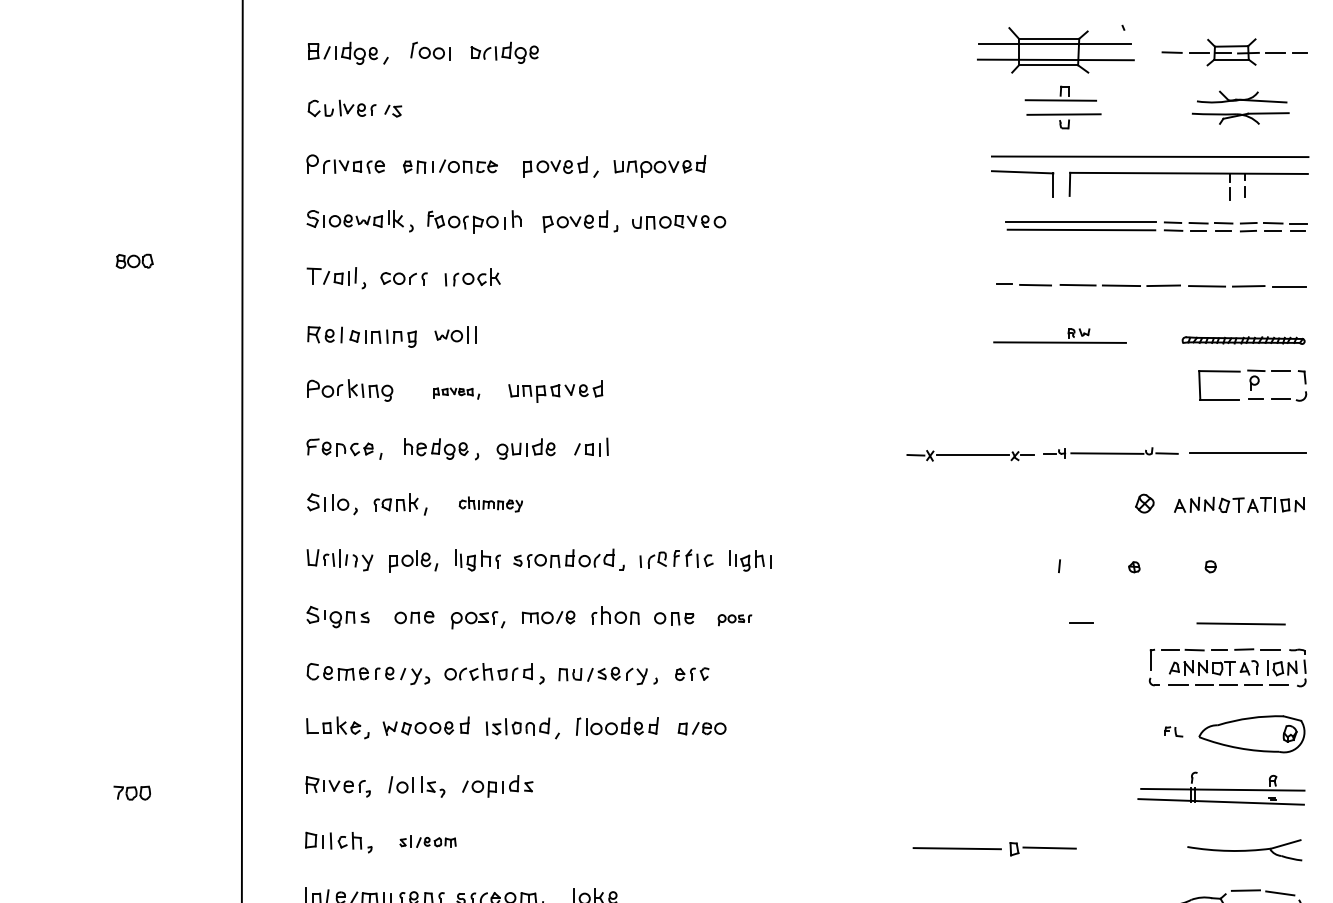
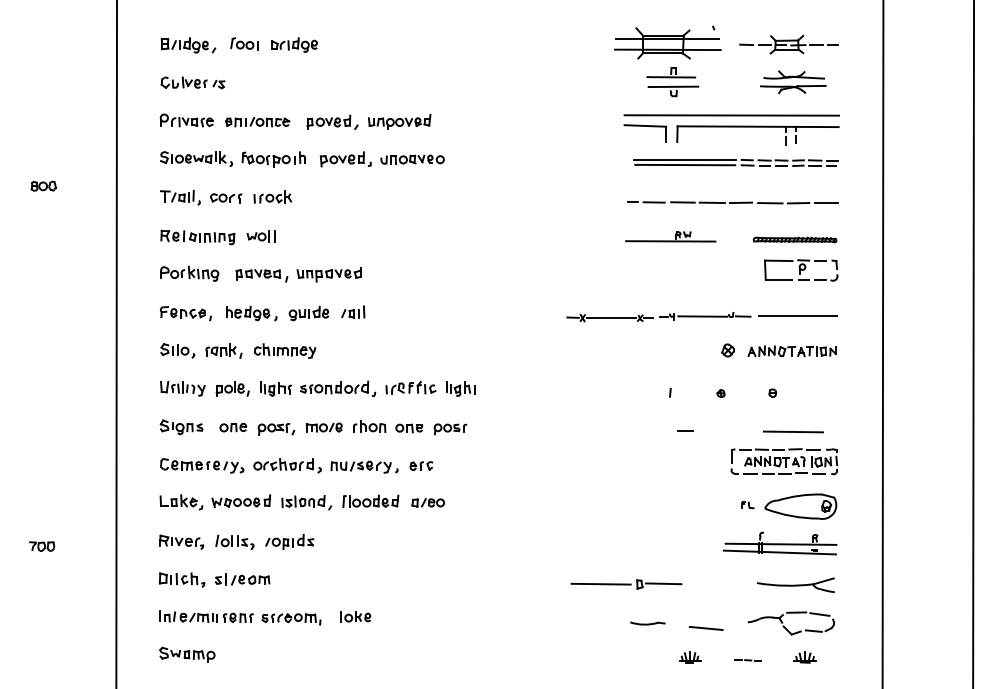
part: (456, 393) -> (261, 275), size x1.67
part: (491, 503) -> (285, 350), size x1.43
part: (734, 620) -> (450, 429), size x1.43
part: (427, 841) -> (242, 579), size x1.43

